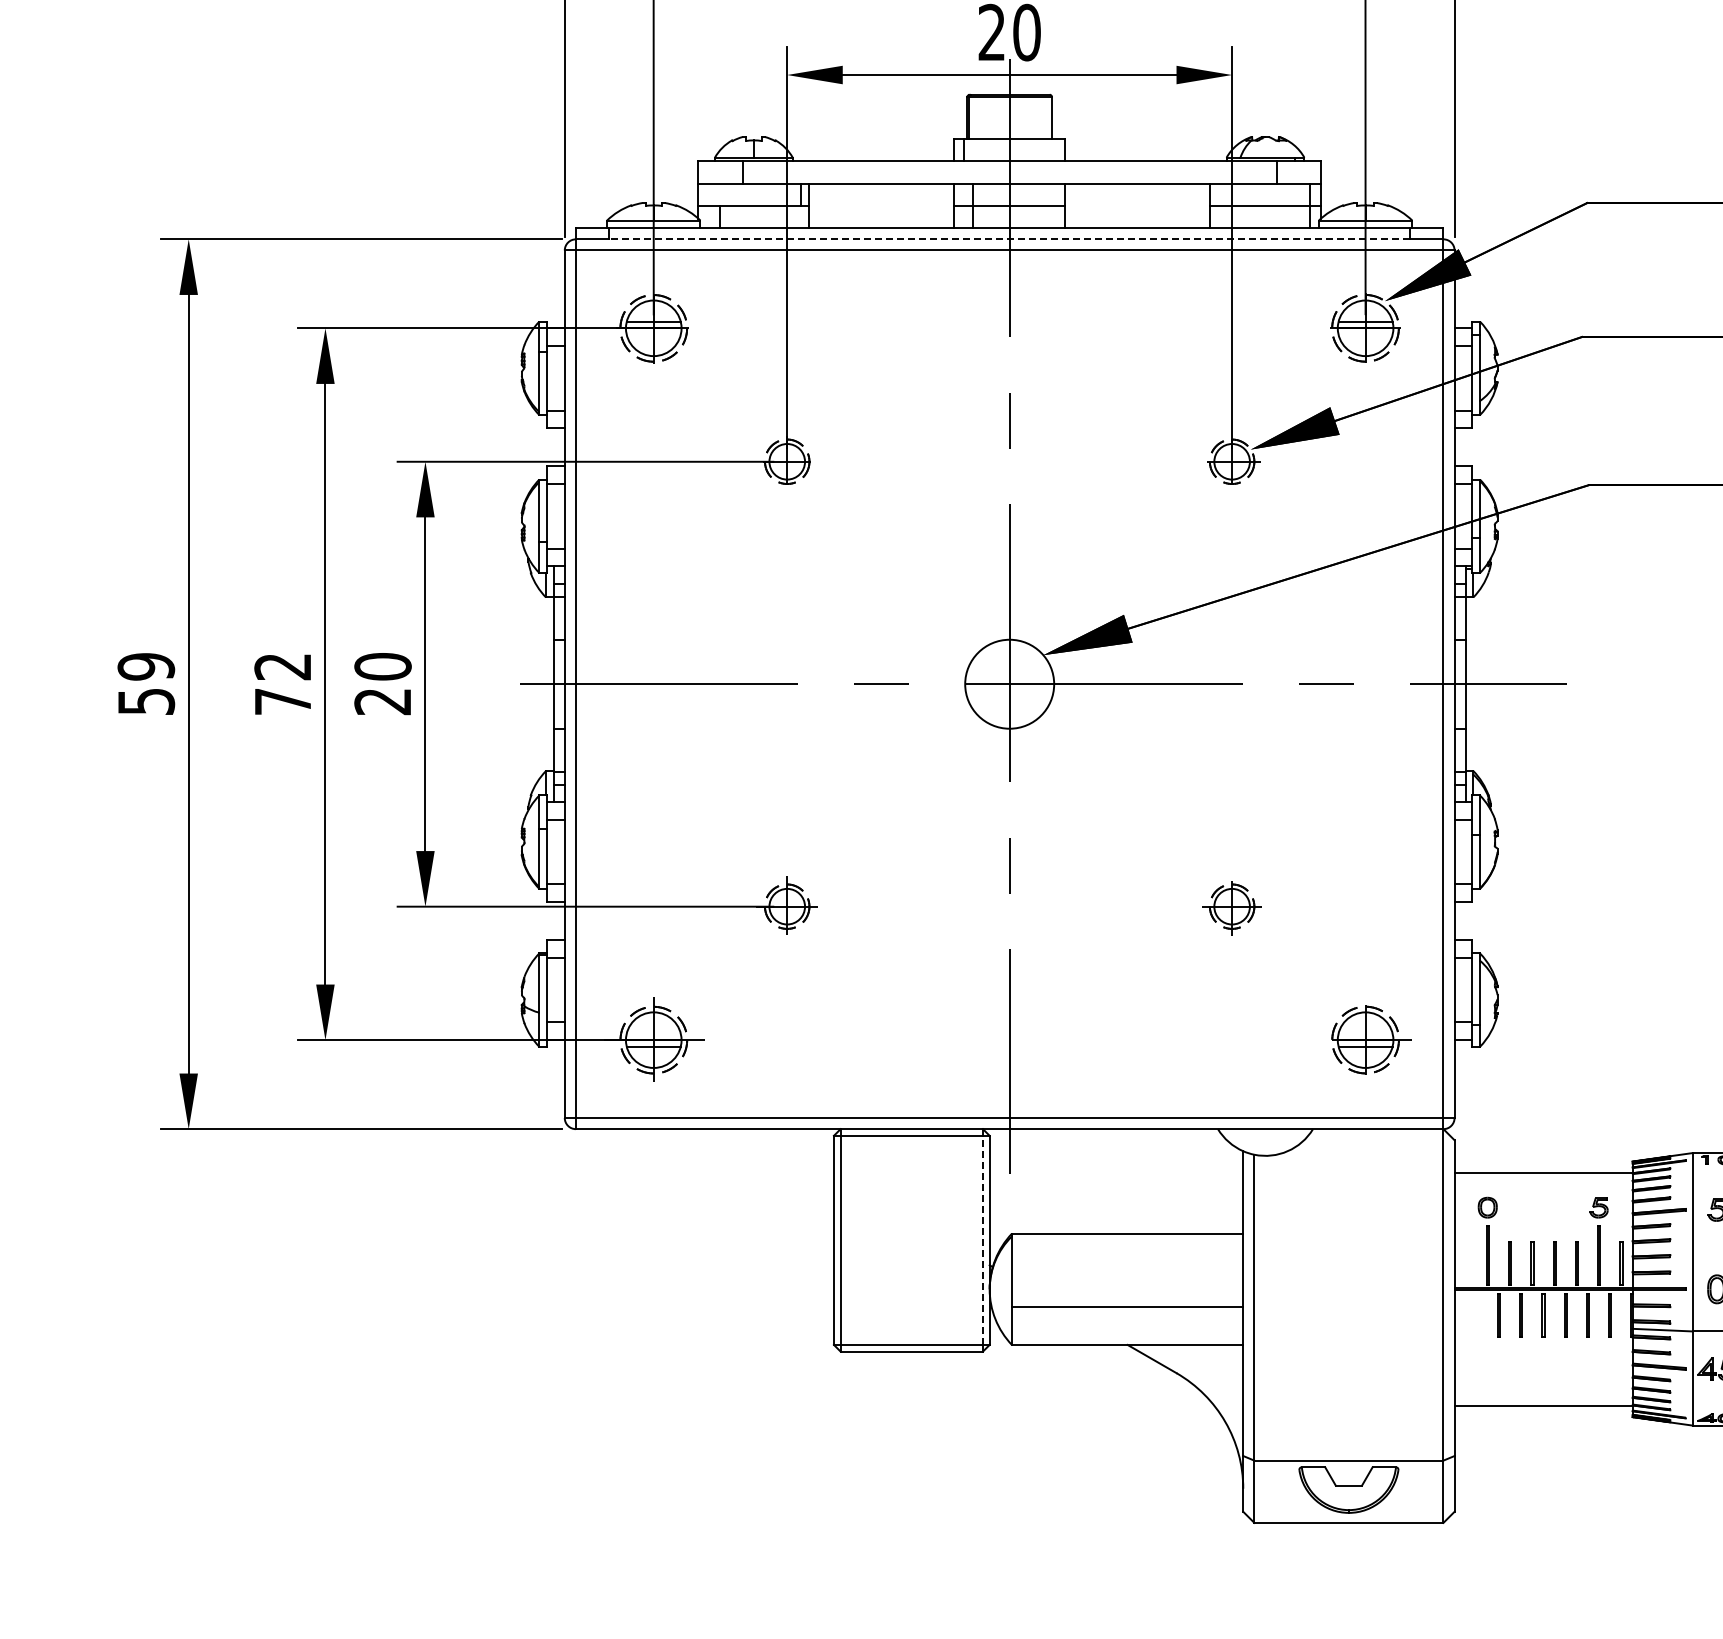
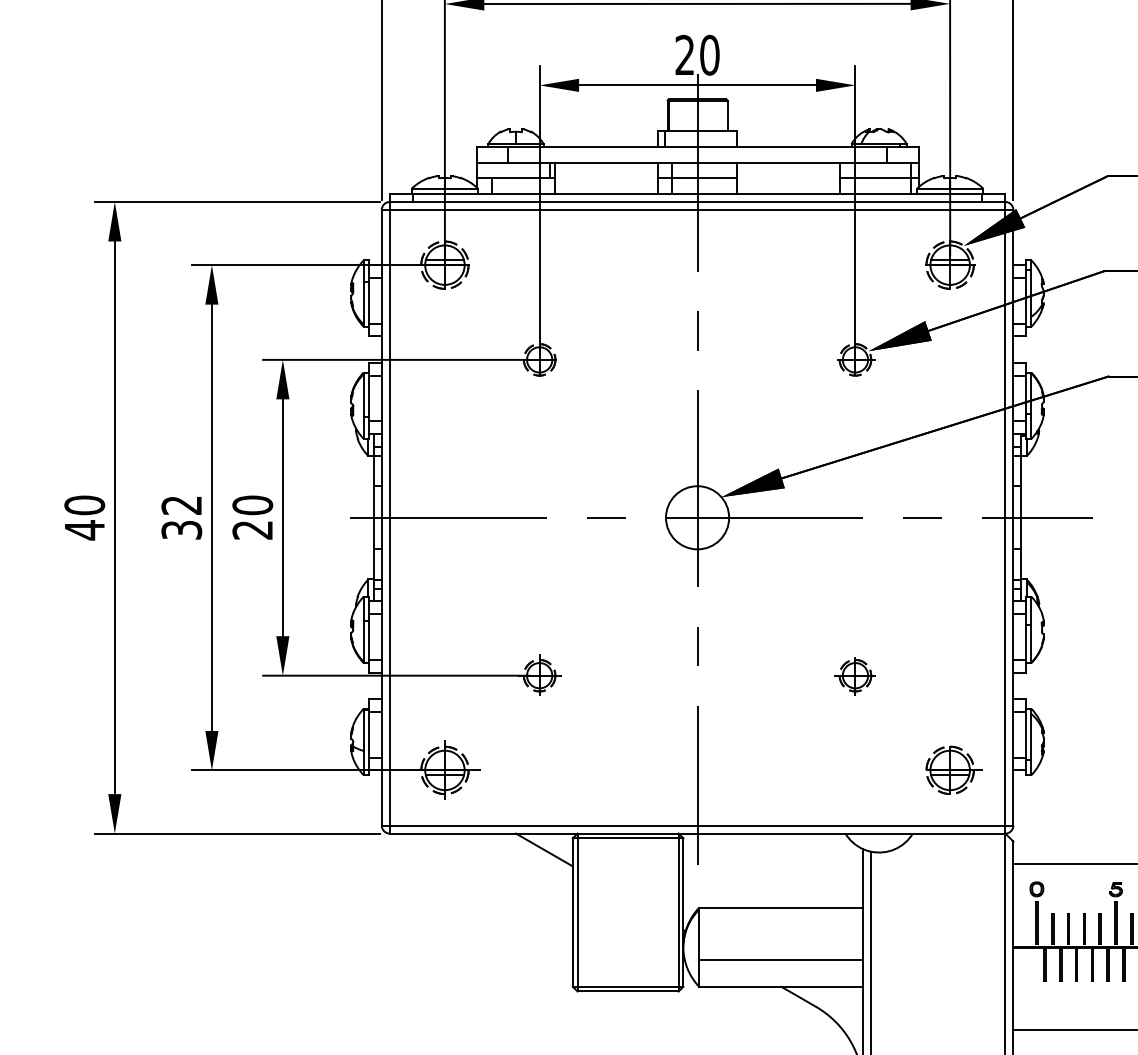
line: (1009, 239) -> (697, 202), dashed -> solid
text: (146, 684) -> (84, 517), 59 -> 40
text: (282, 701) -> (181, 530), 72 -> 32
line: (793, 1152) -> (544, 850), added
line: (983, 1240) -> (678, 912), dashed -> solid

